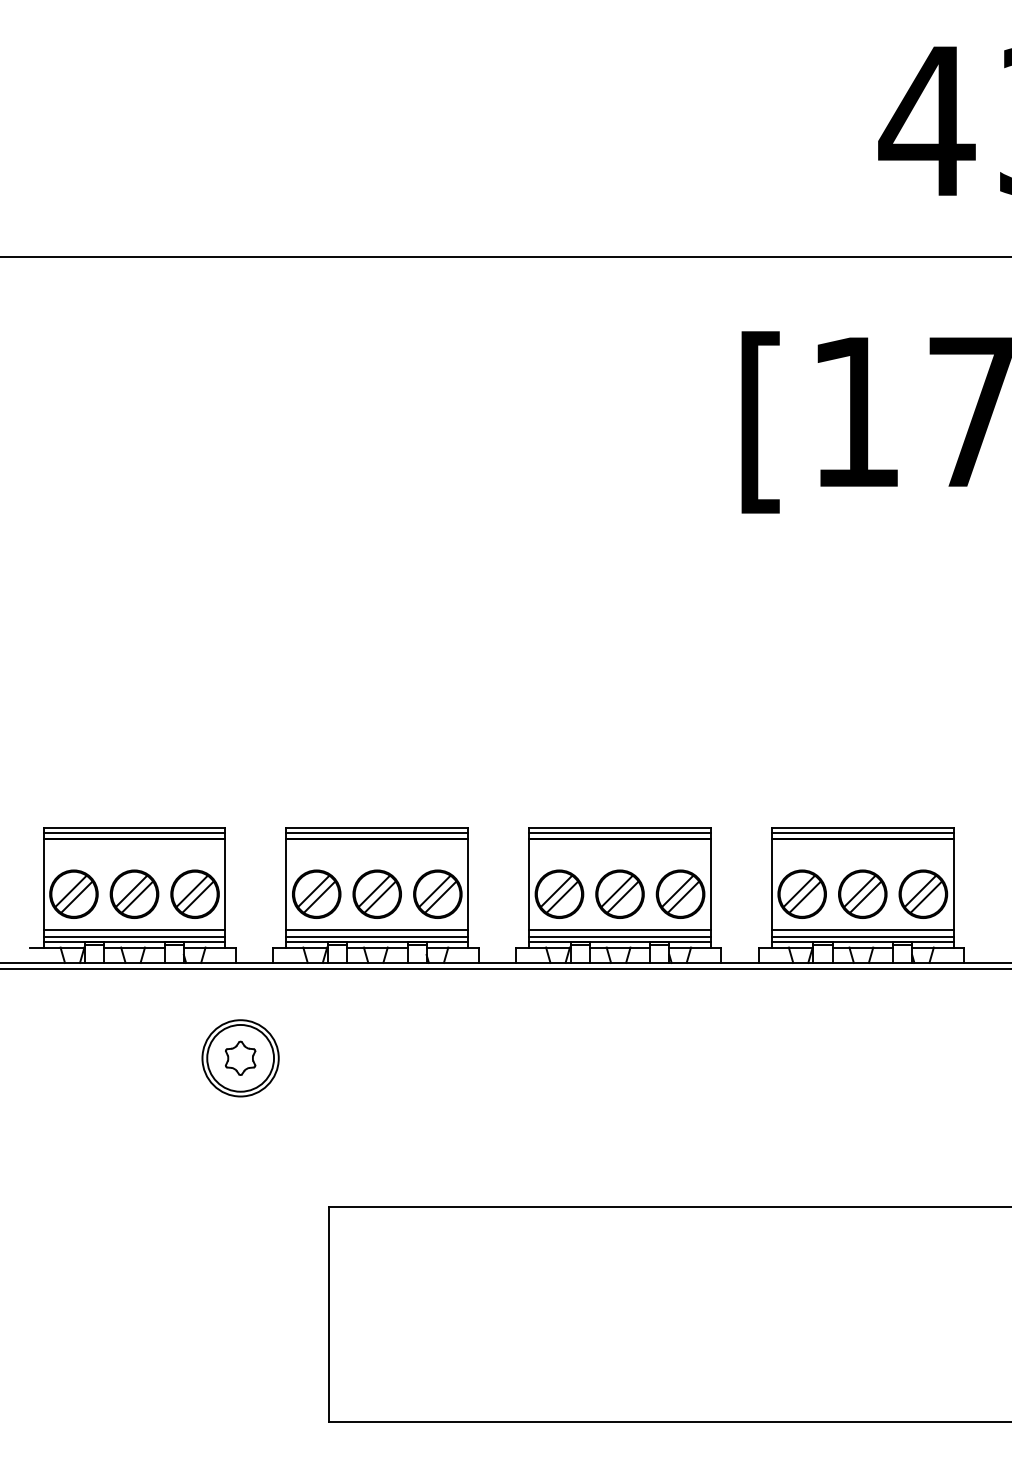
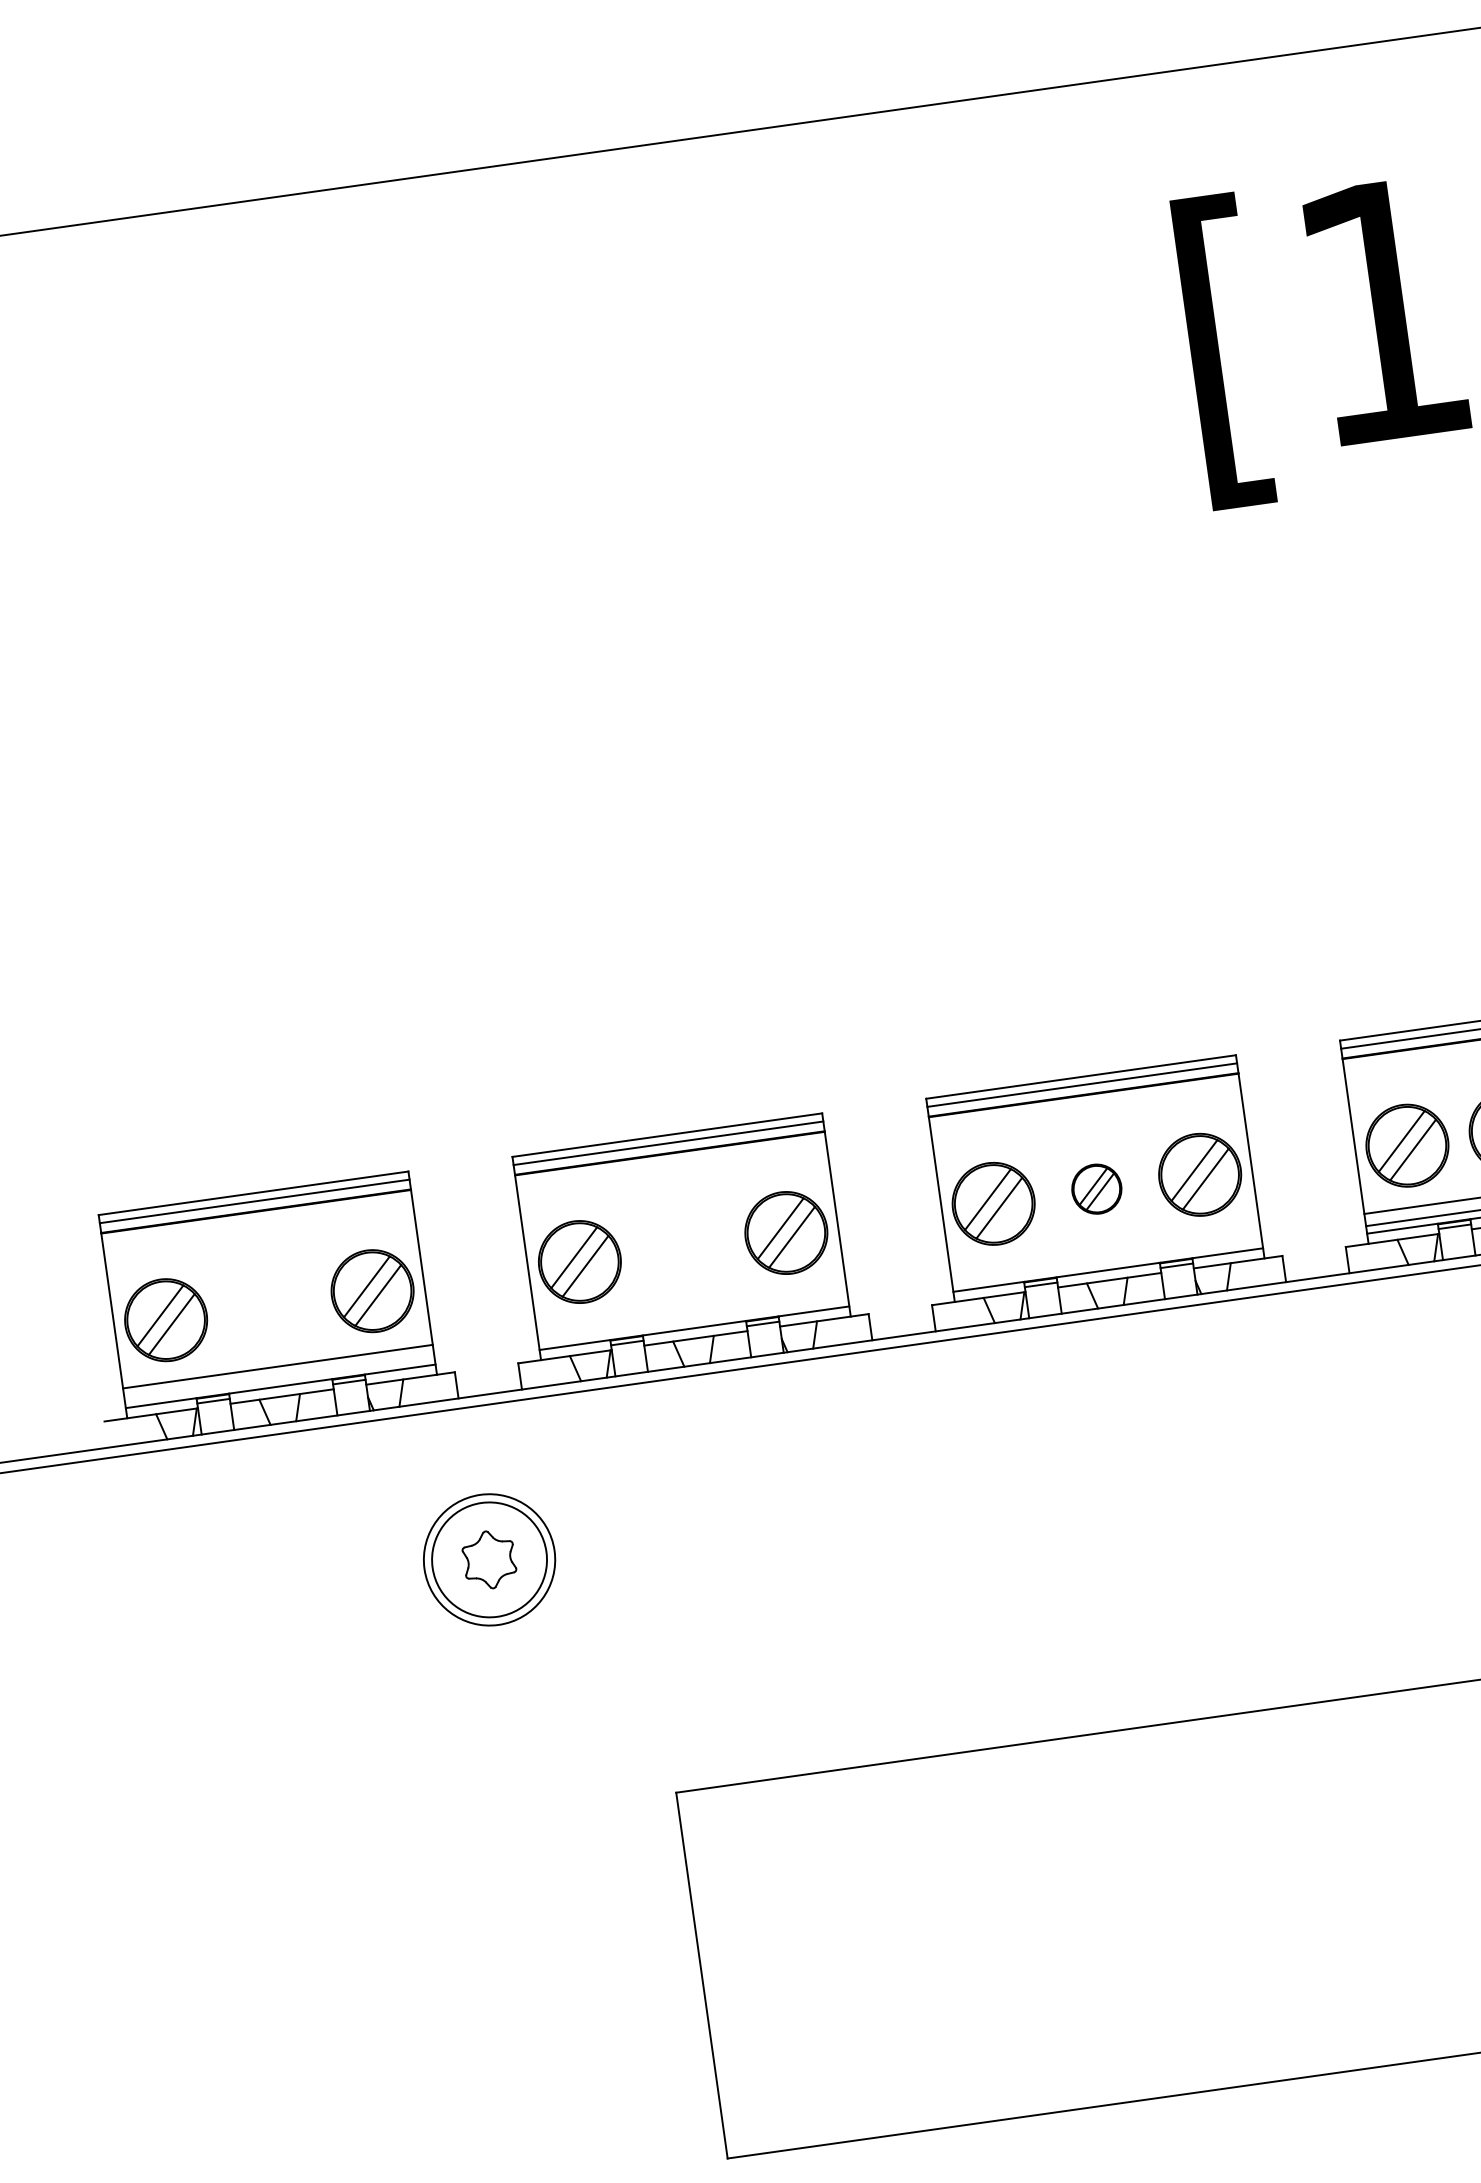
part: (134, 893) -> (269, 1304), removed
part: (376, 893) -> (681, 1246), removed
part: (619, 893) -> (1095, 1188), size x0.6
line: (377, 930) -> (692, 1309), removed
line: (619, 930) -> (1104, 1251), removed
line: (134, 937) -> (279, 1379), removed
line: (377, 937) -> (693, 1321), removed
line: (619, 937) -> (1106, 1263), removed

